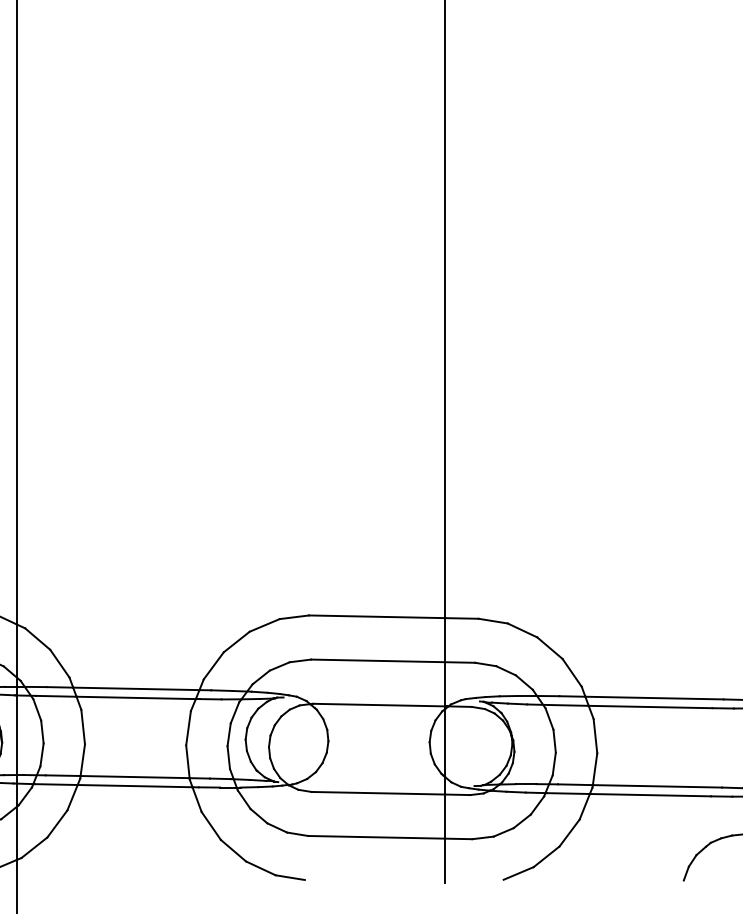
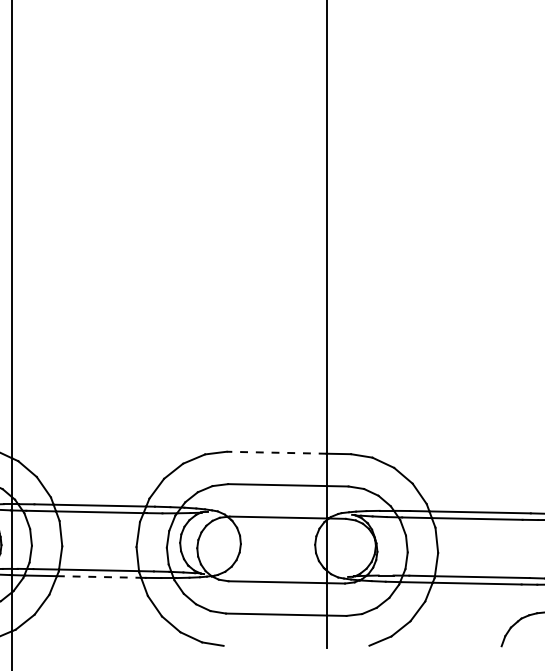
line: (376, 616) -> (276, 452), solid -> dashed
line: (135, 786) -> (99, 577), solid -> dashed

